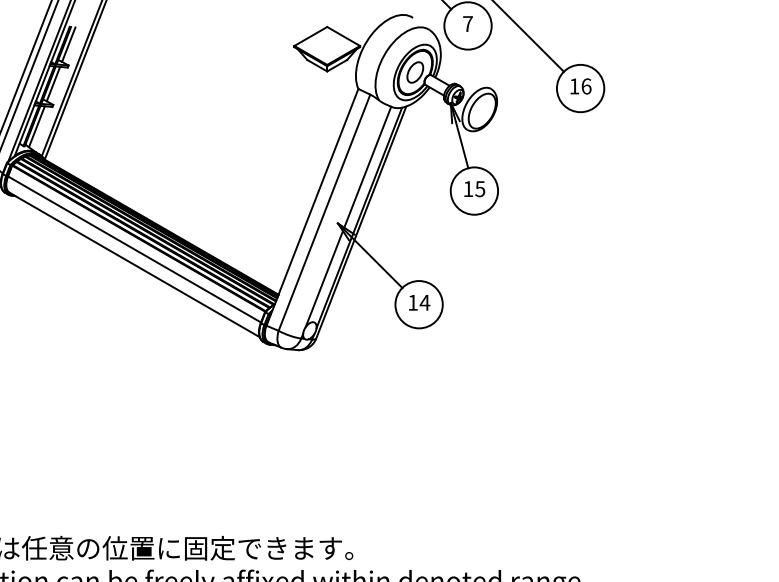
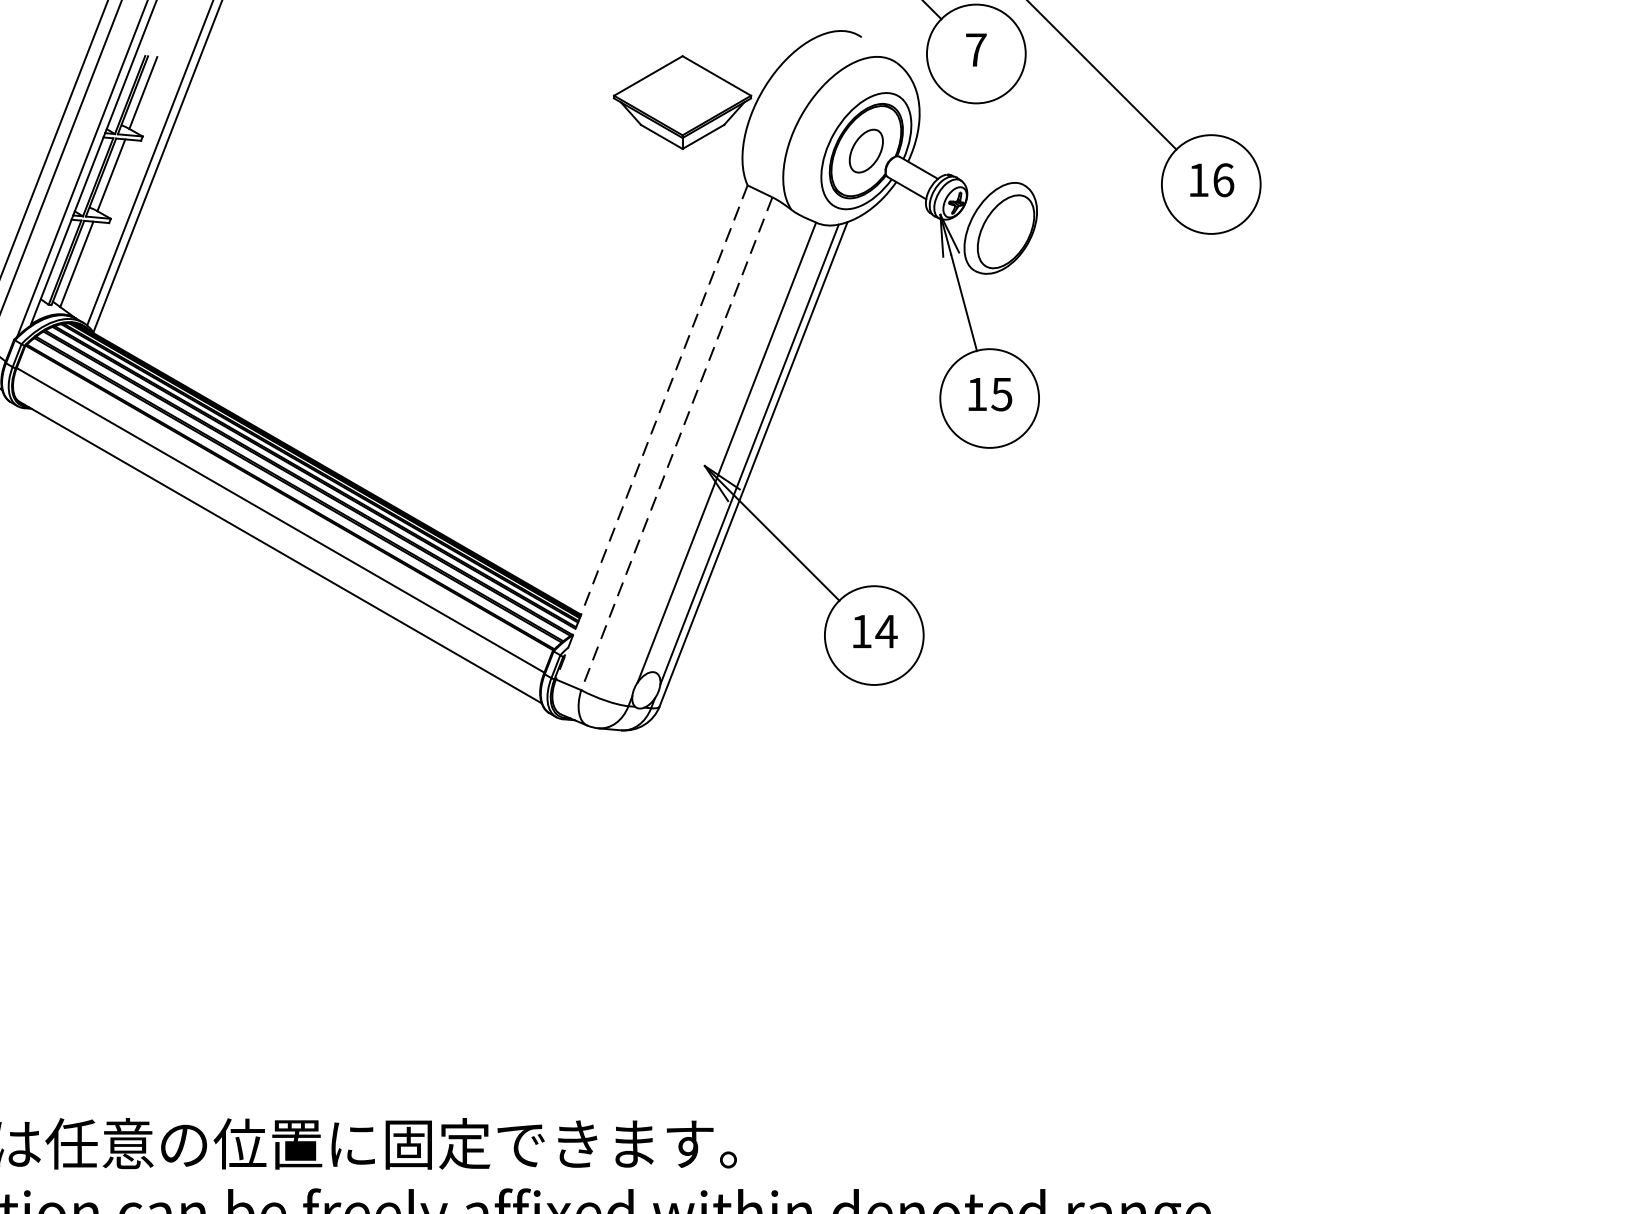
line: (312, 207) -> (651, 432), solid -> dashed
line: (324, 212) -> (676, 443), solid -> dashed

